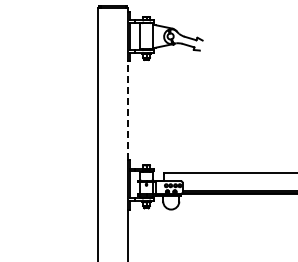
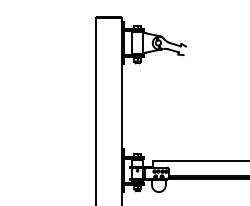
line: (127, 110) -> (121, 106), dashed -> solid

